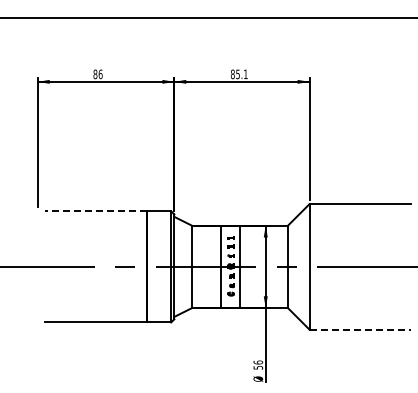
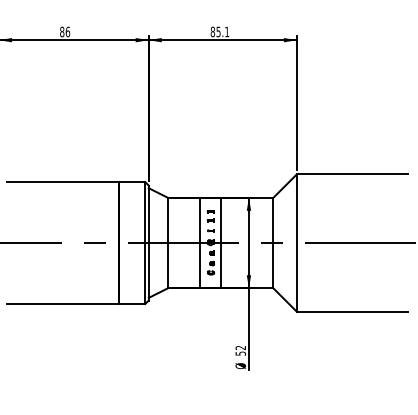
line: (96, 211) -> (63, 182), dashed -> solid
line: (360, 329) -> (352, 311), dashed -> solid
text: (258, 362) -> (241, 347), 56 -> 52

